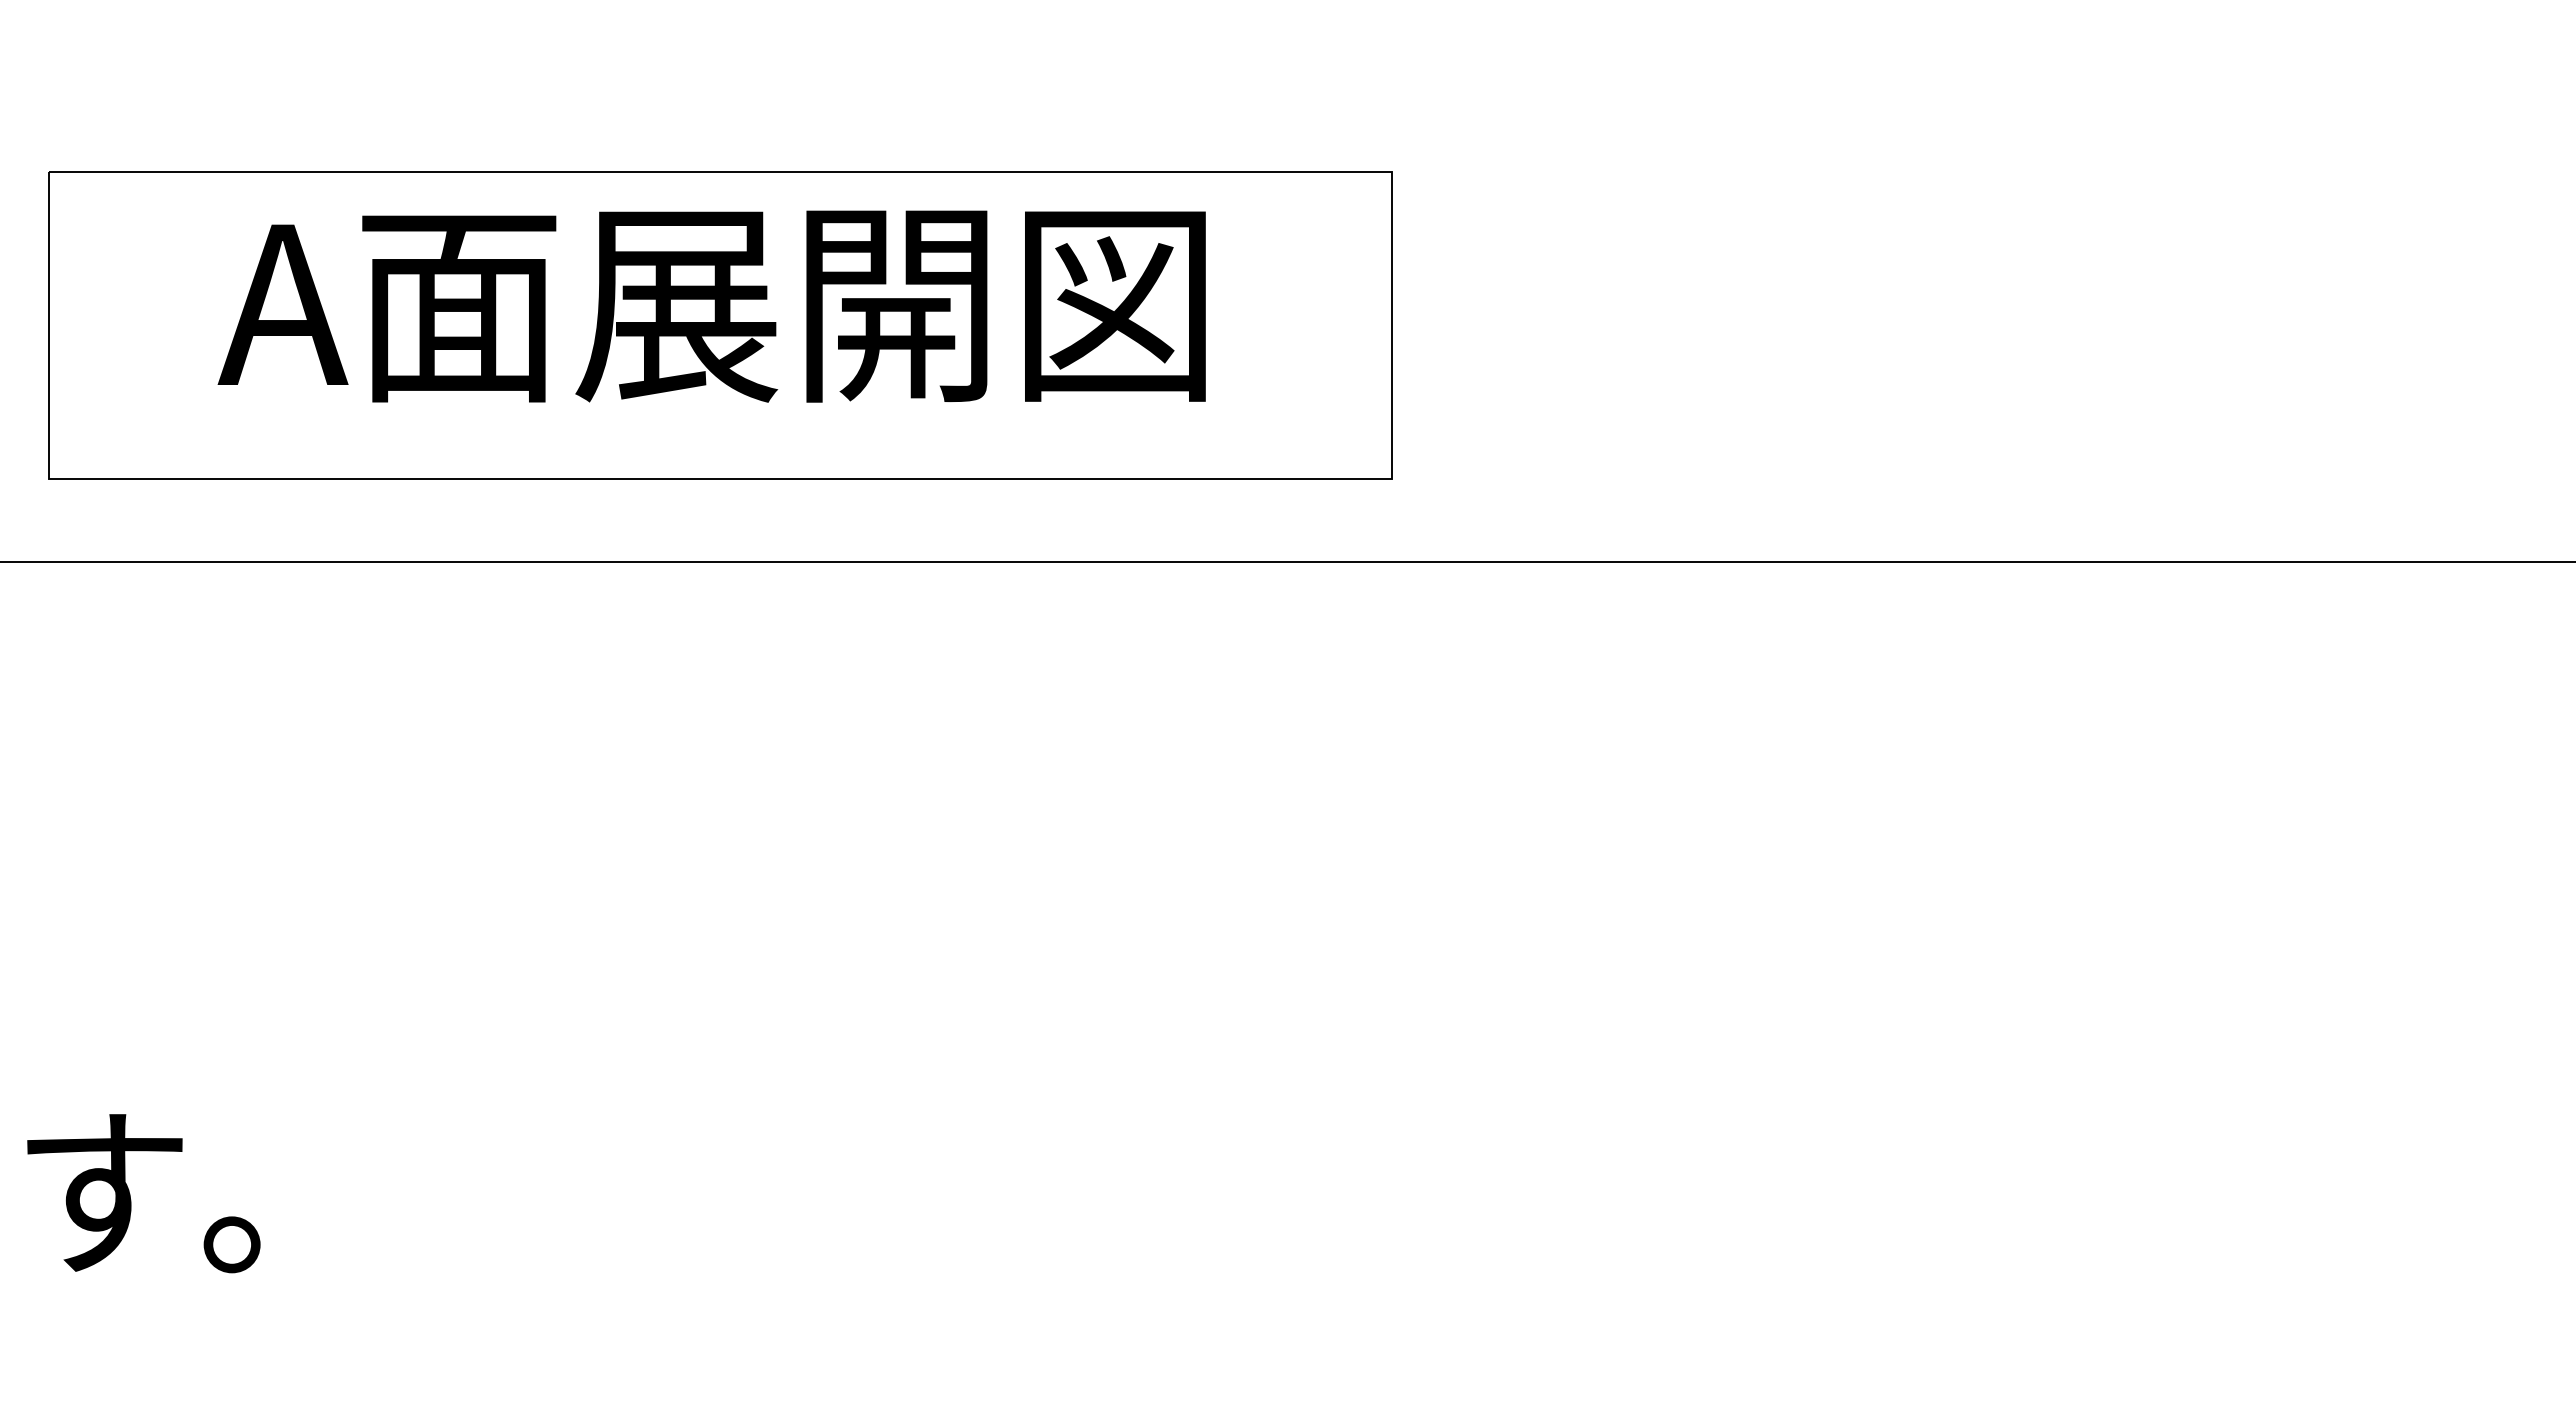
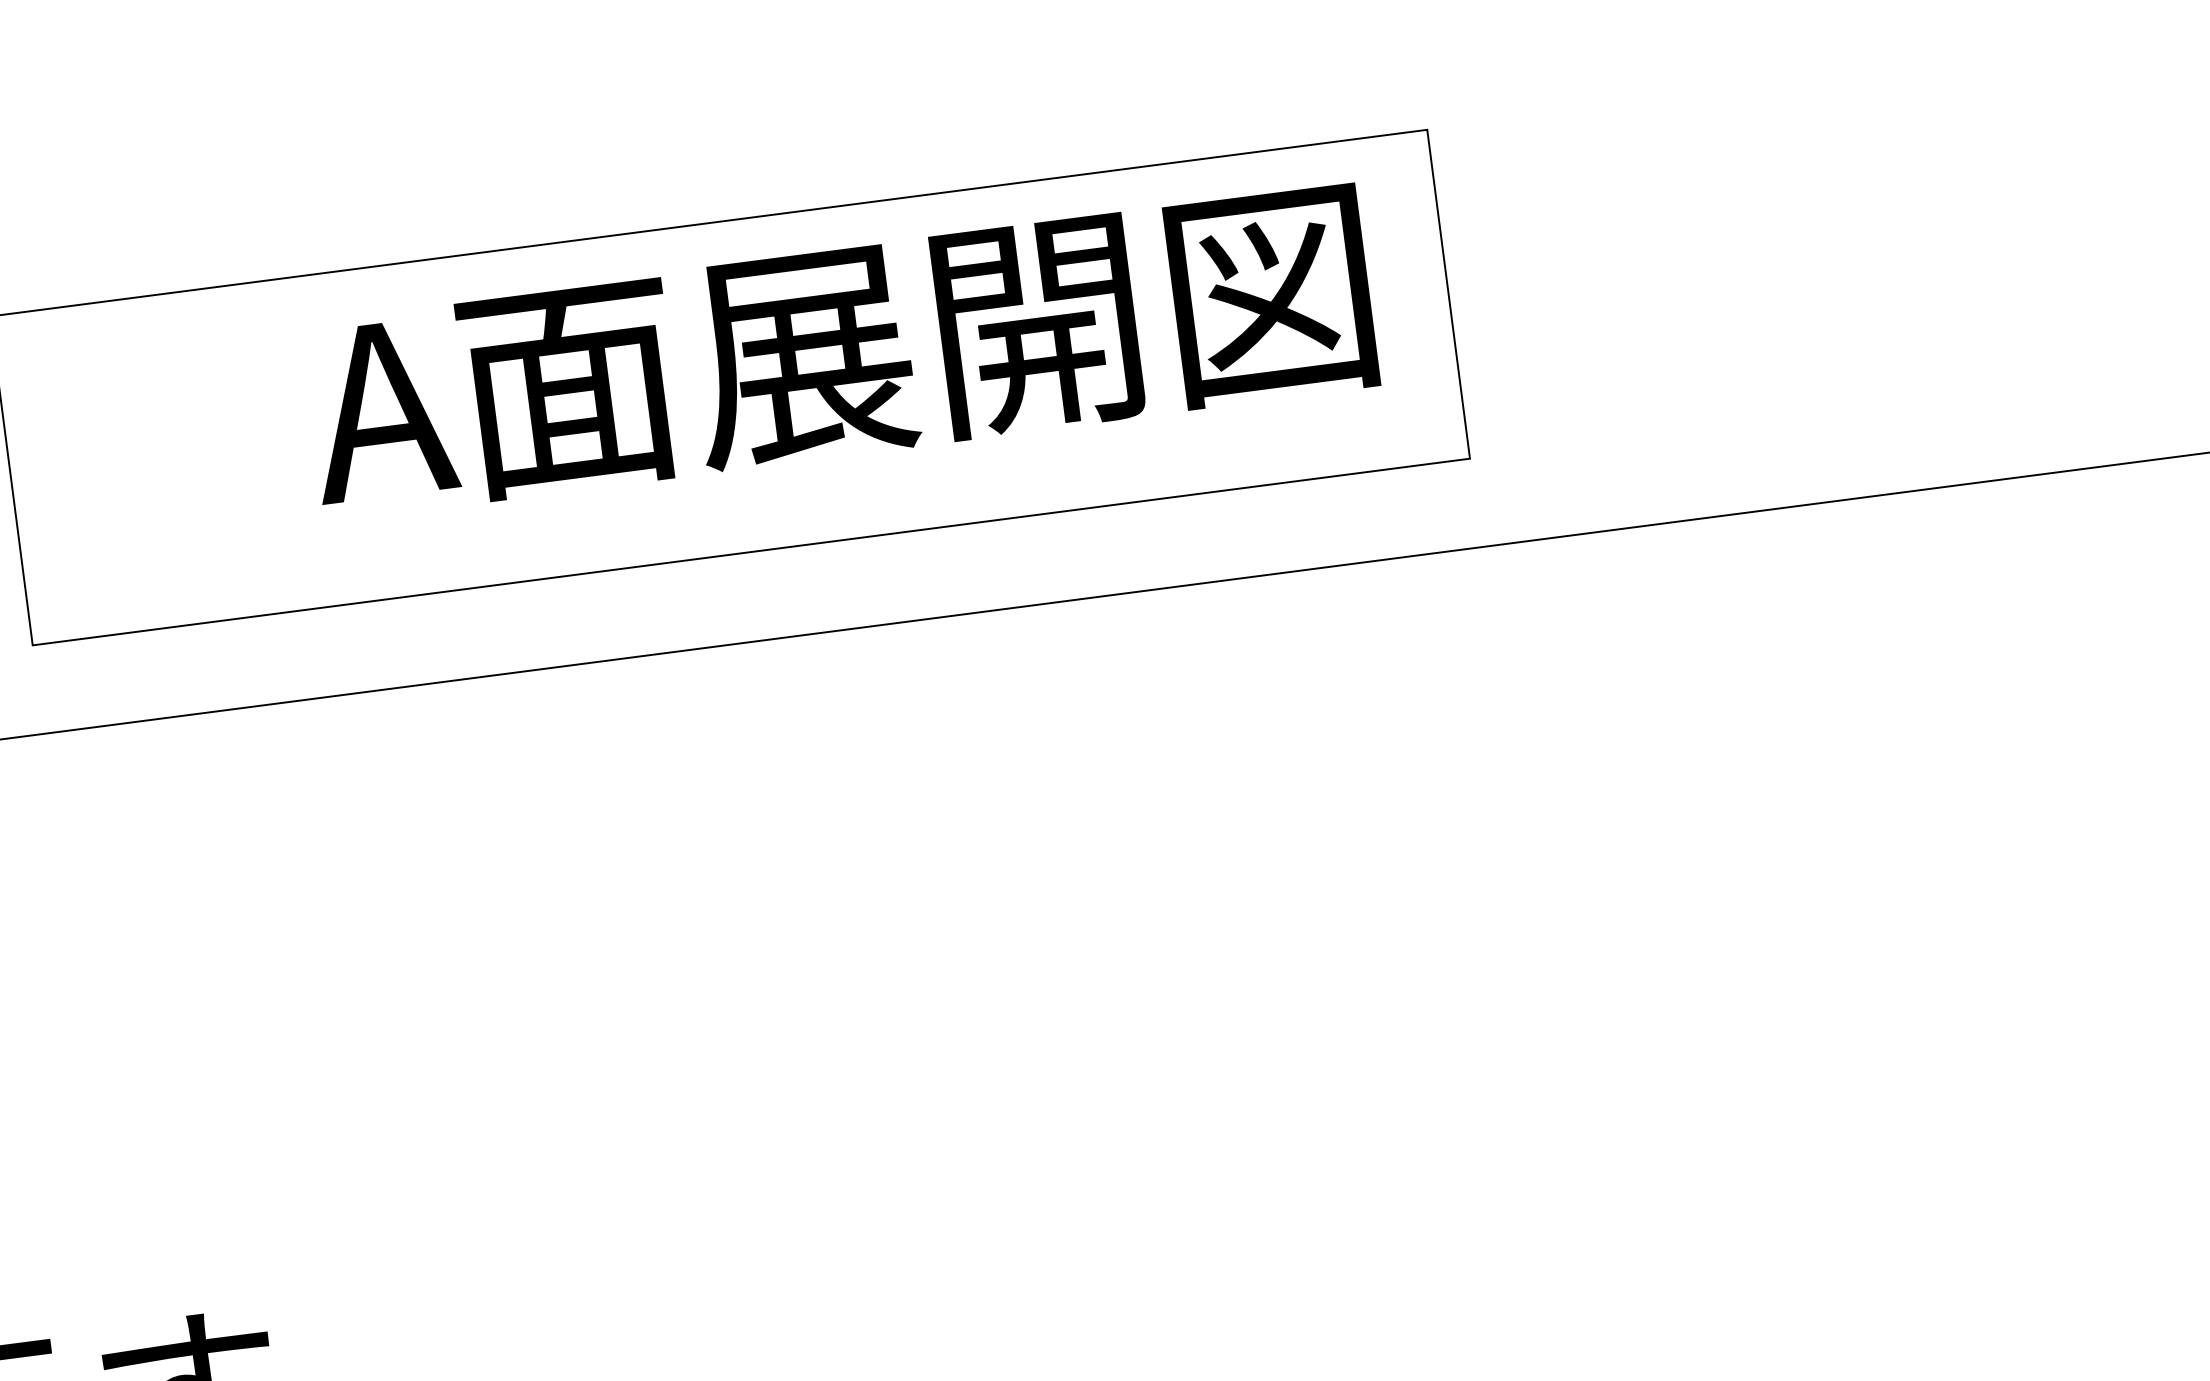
text: (711, 306) -> (839, 352), moved

